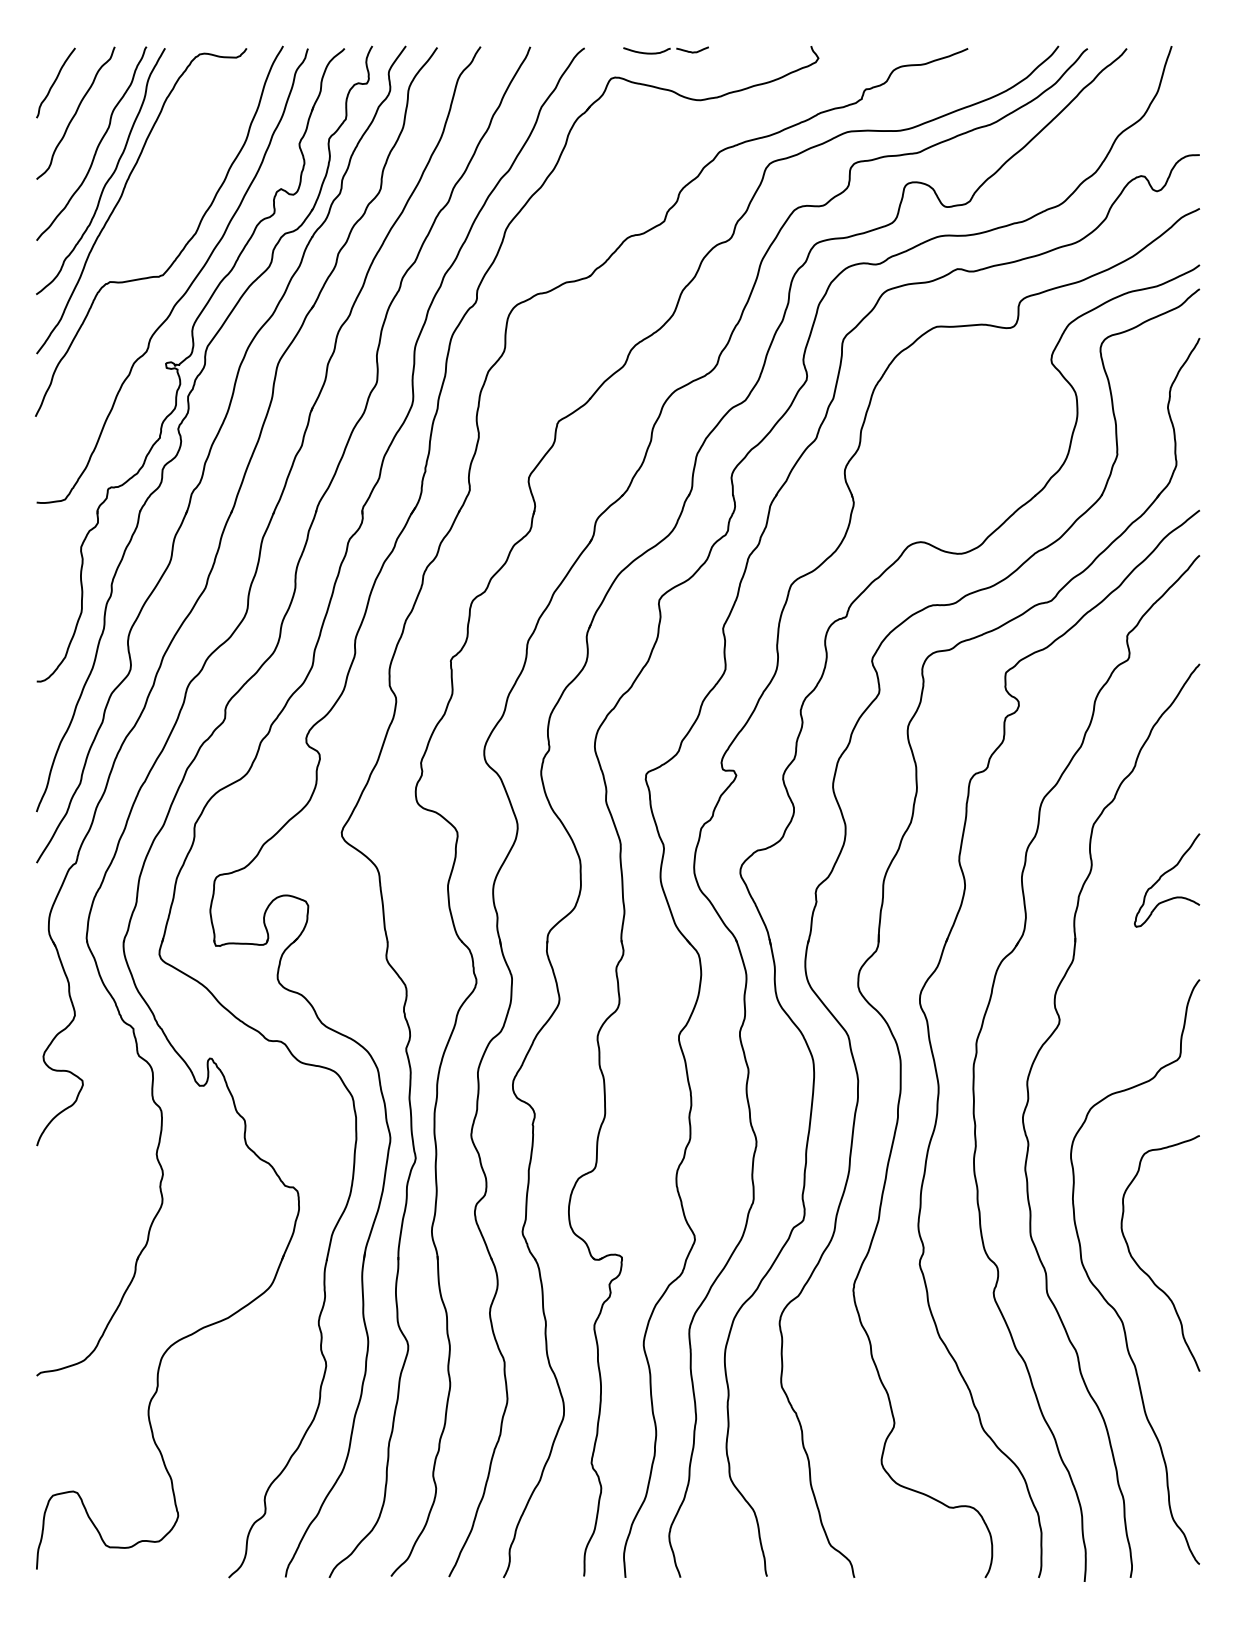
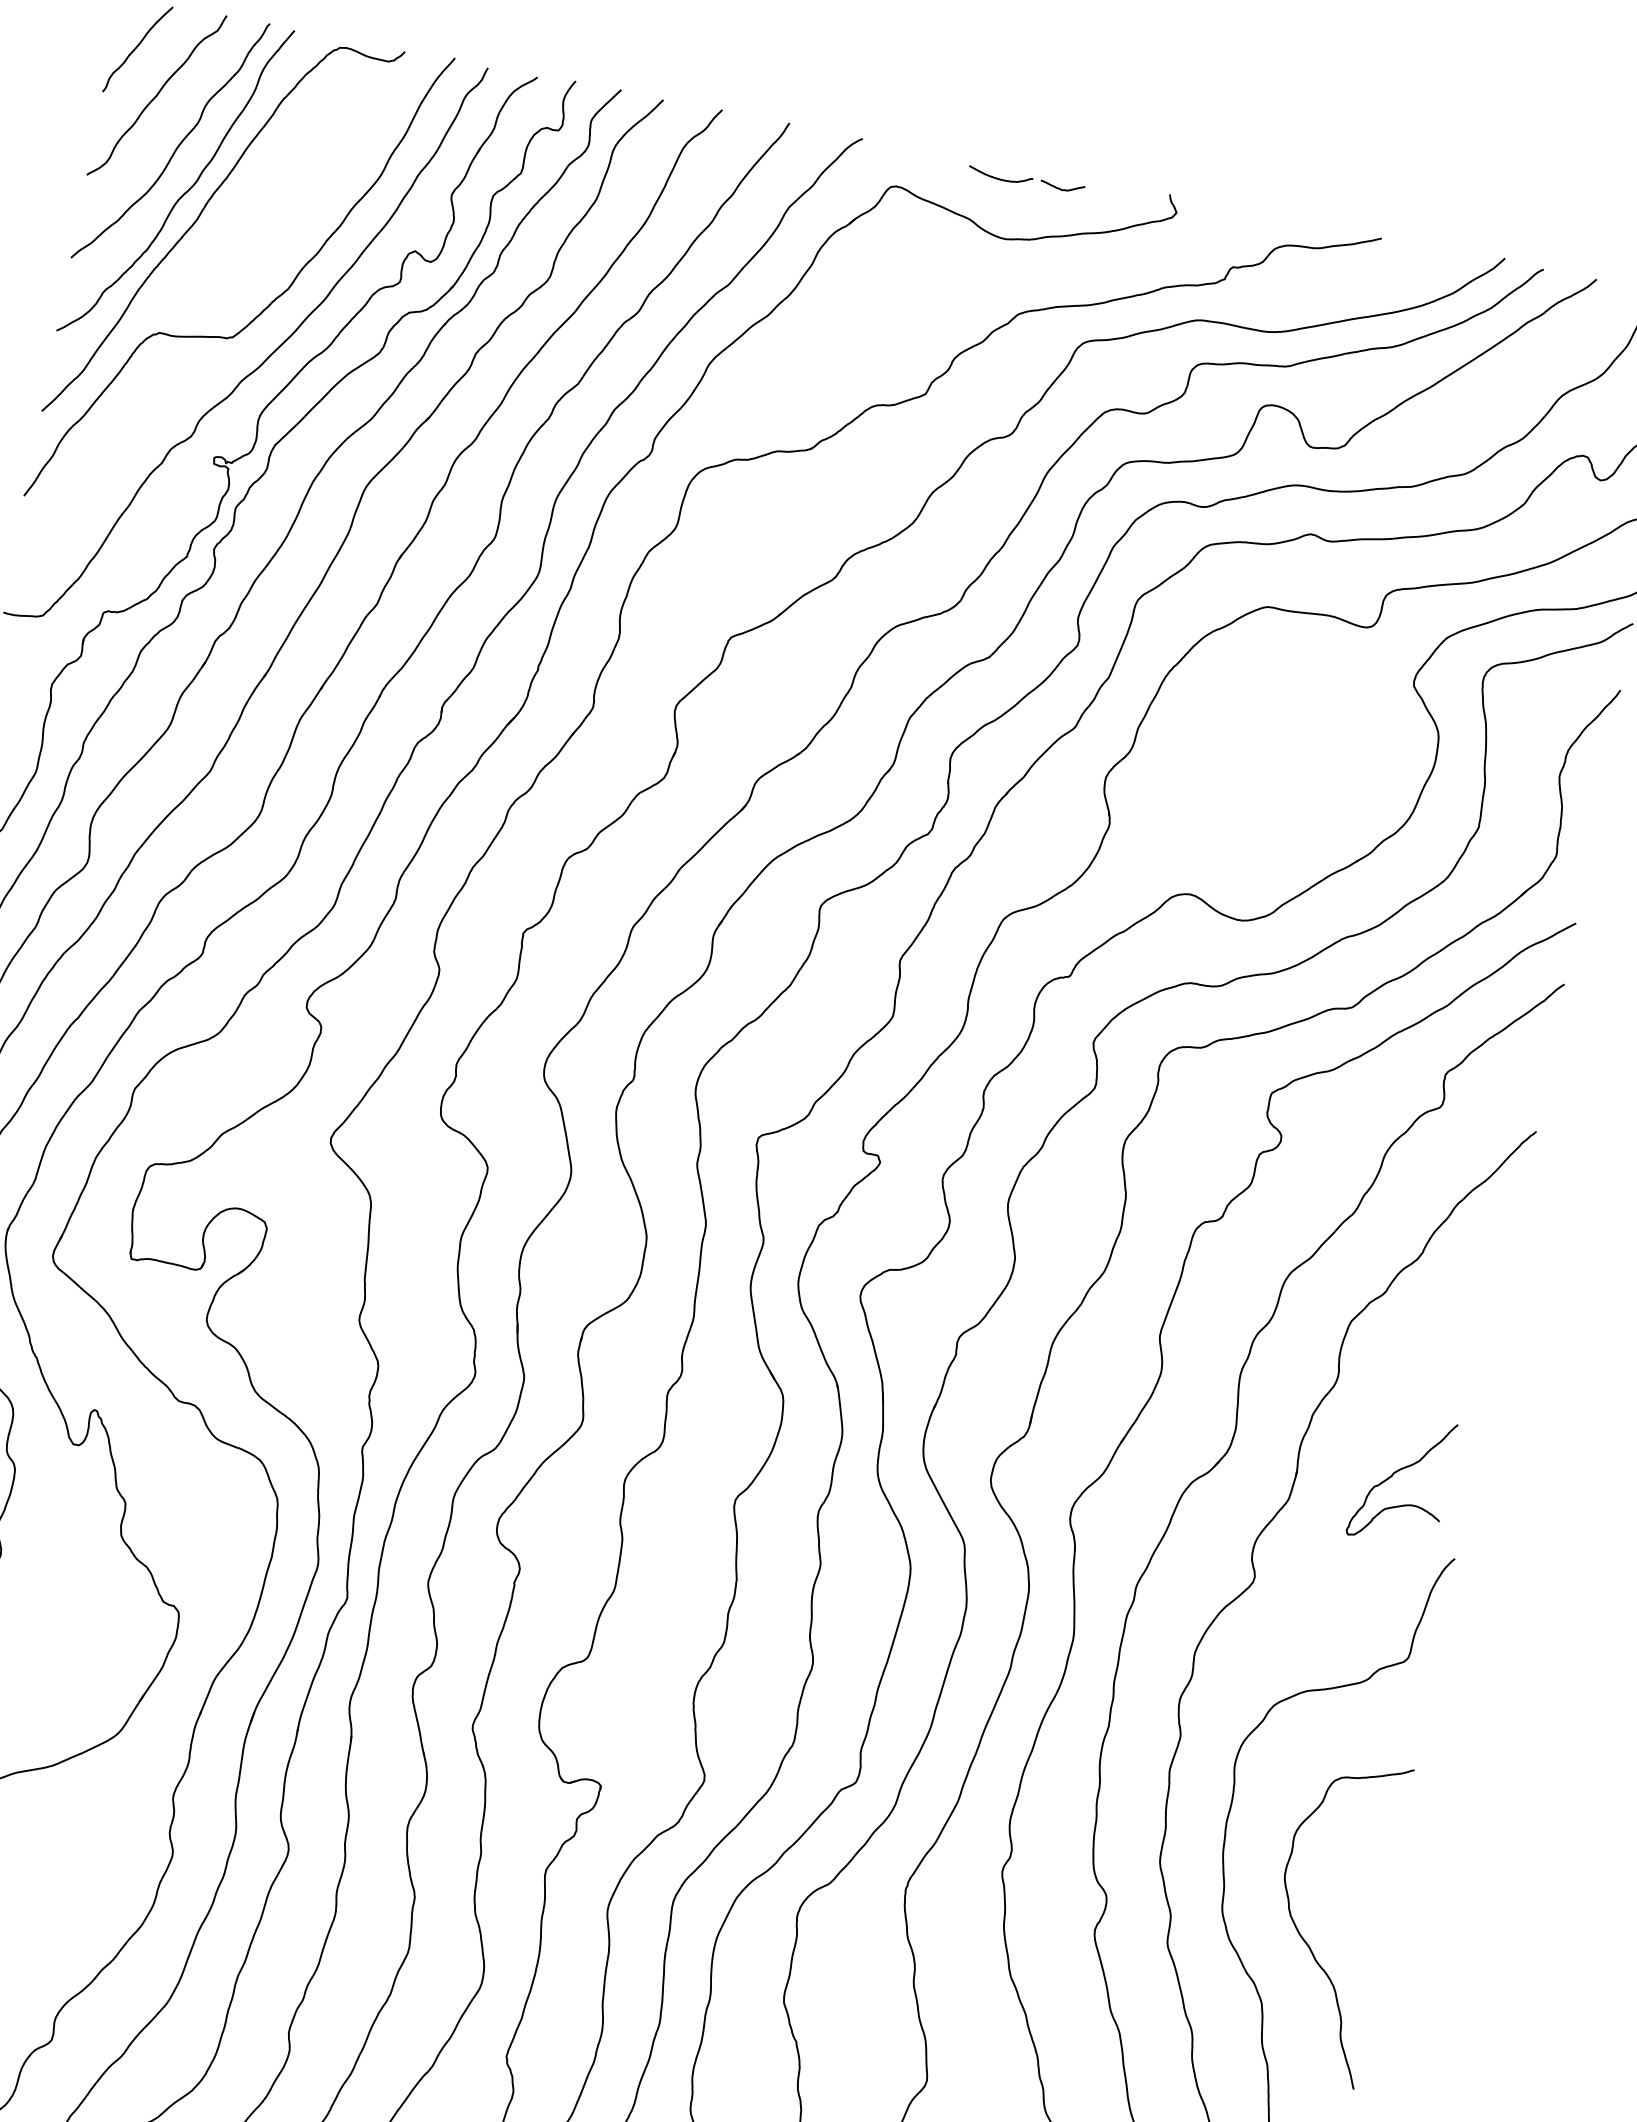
part: (665, 50) -> (1025, 180), moved
curve: (1163, 875) -> (1398, 1472), moved

